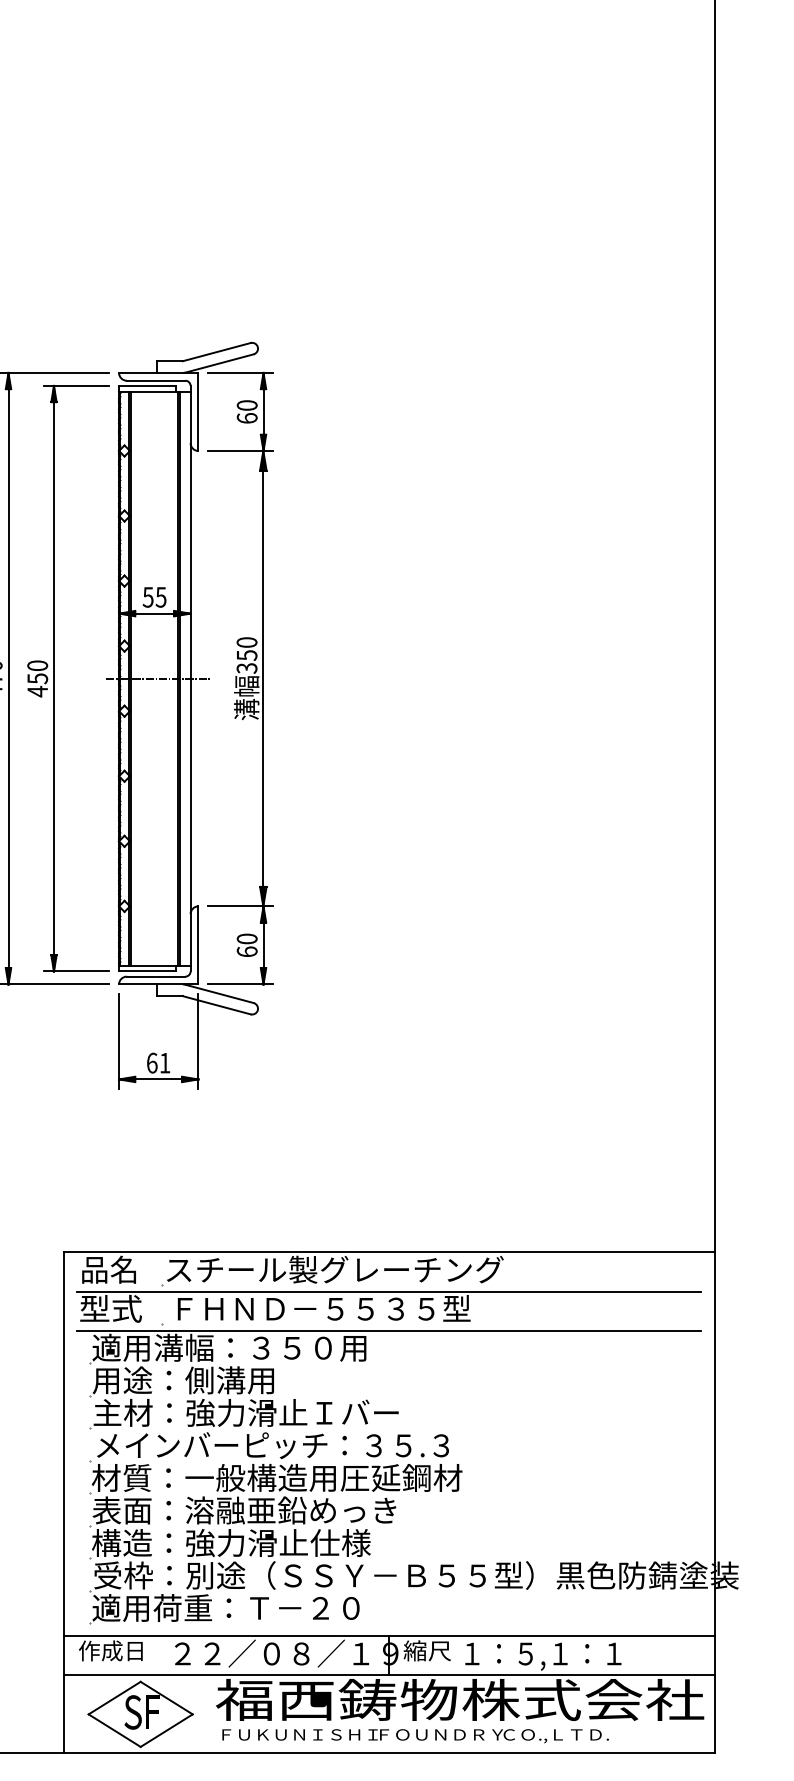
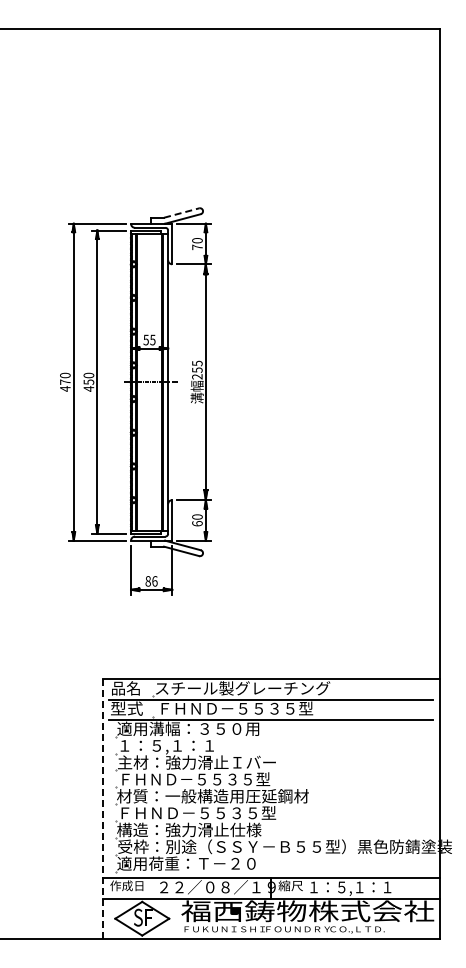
line: (218, 351) -> (182, 212), solid -> dashed
text: (247, 418) -> (197, 247), 60 -> 70
text: (247, 654) -> (197, 369), 350 -> 255
text: (158, 1063) -> (151, 581), 61 -> 86
text: (185, 1381) -> (165, 746), 用途：側溝用 -> １：５,１：１
text: (272, 1445) -> (210, 779), メインバーピッチ：３５.３ -> ＦＨＮＤ－５５３５型
line: (63, 1503) -> (102, 809), solid -> dashed
text: (245, 1509) -> (196, 812), 表面：溶融亜鉛めっき -> ＦＨＮＤ－５５３５型

